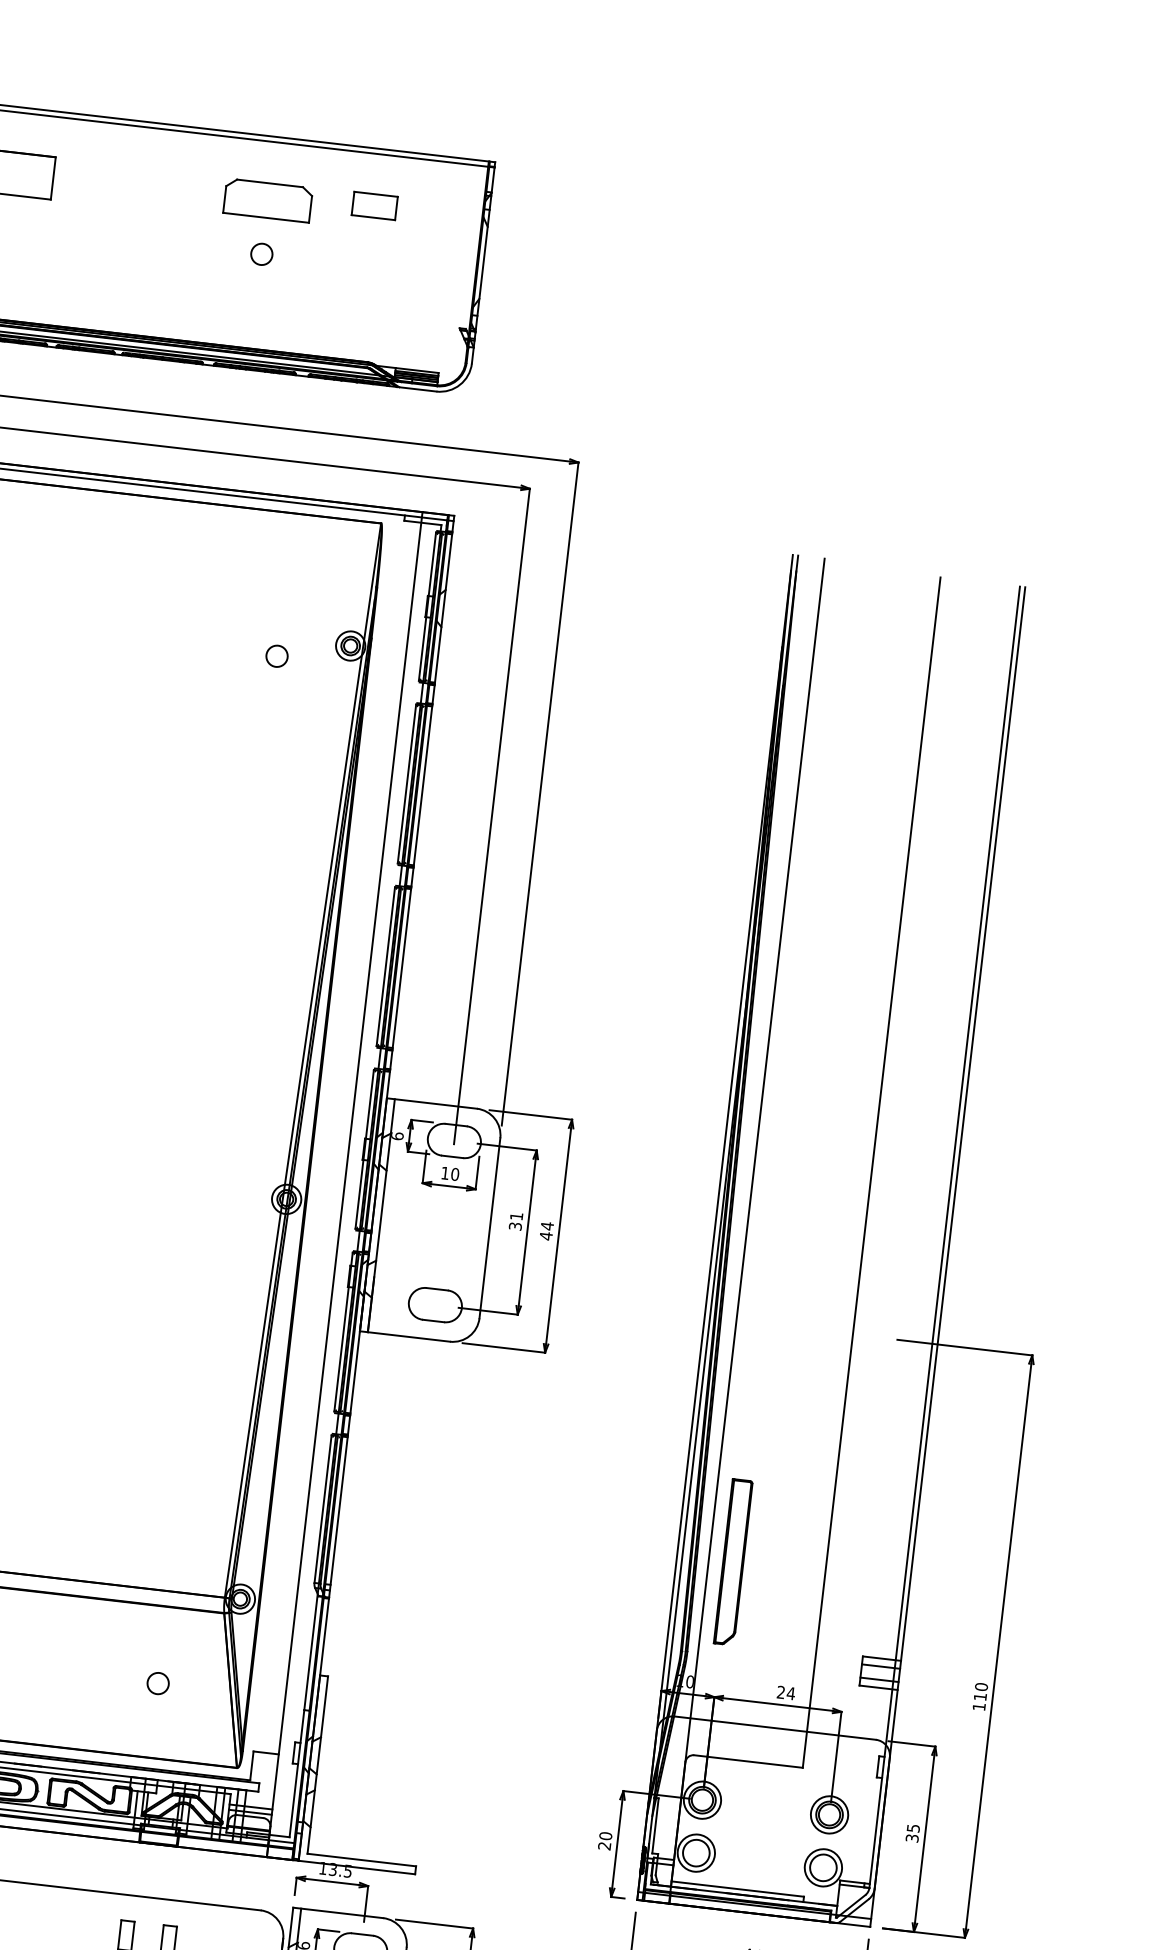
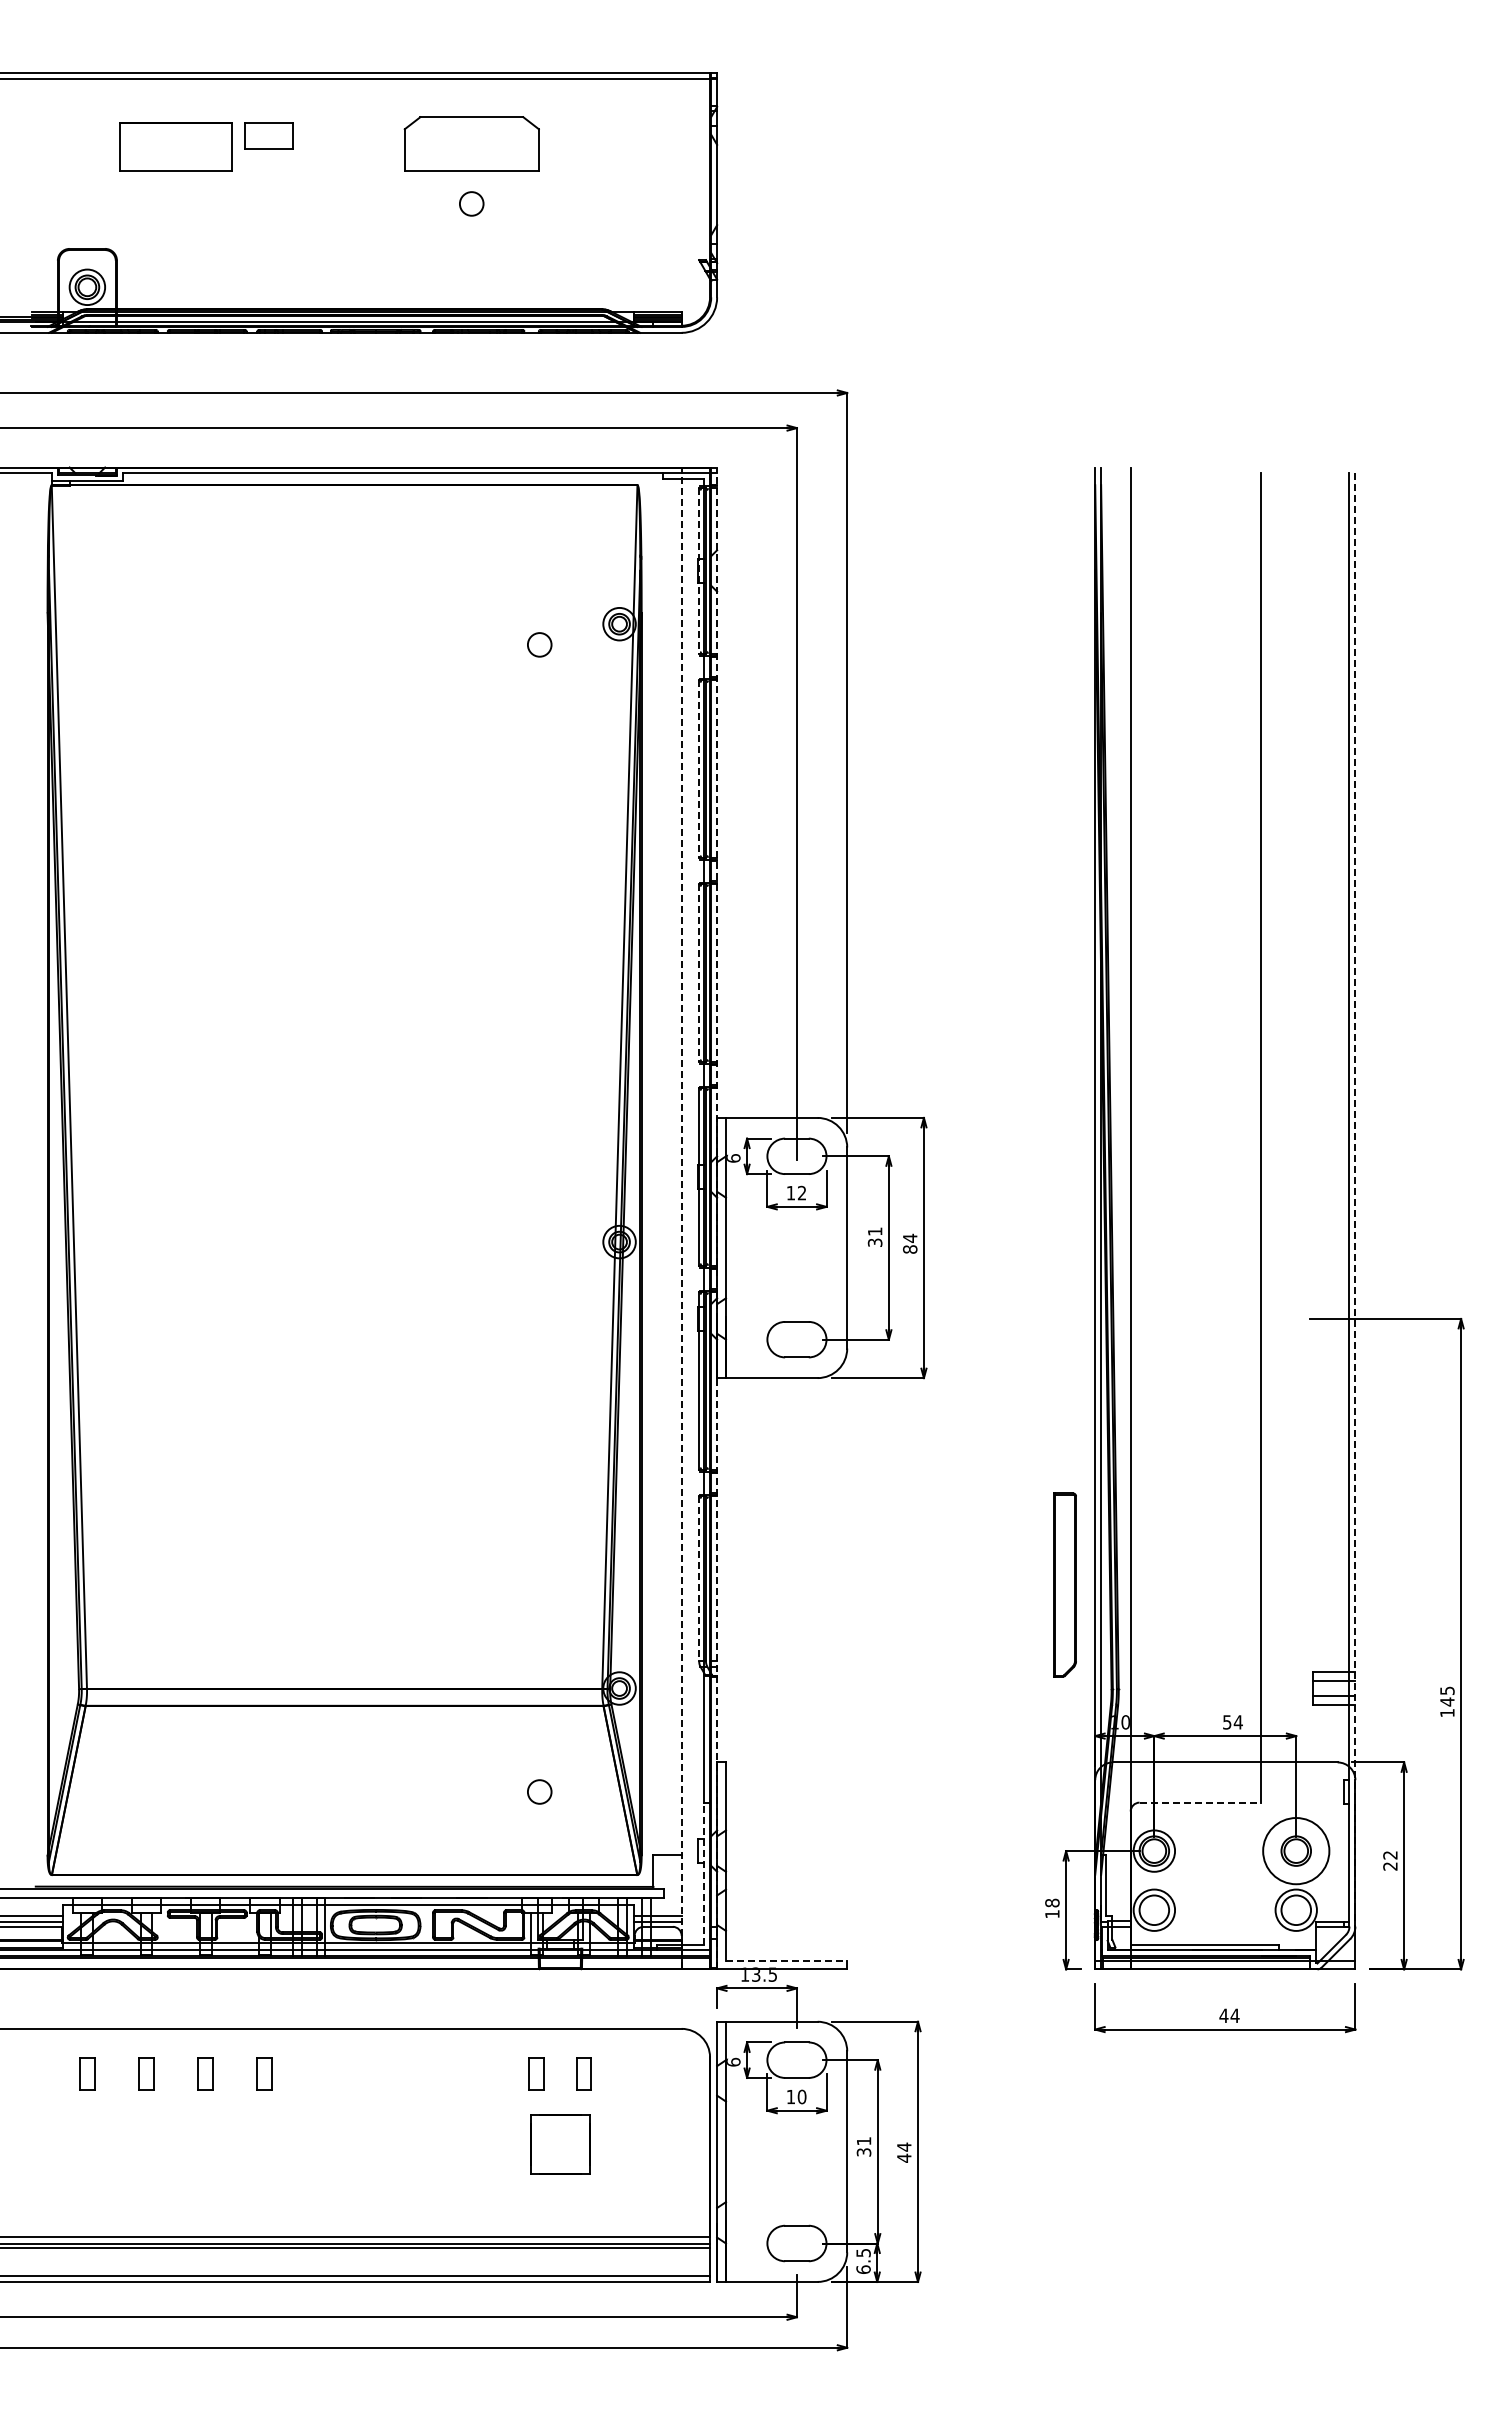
part: (267, 200) -> (471, 143), size x1.4
part: (374, 205) -> (268, 135), moved
line: (427, 606) -> (699, 570), solid -> dashed
line: (407, 784) -> (699, 769), solid -> dashed
line: (386, 967) -> (699, 973), solid -> dashed
text: (454, 1174) -> (801, 1193), 10 -> 12
line: (344, 1184) -> (681, 1218), solid -> dashed
line: (376, 1188) -> (717, 1218), solid -> dashed
text: (546, 1236) -> (910, 1249), 44 -> 84
line: (950, 1238) -> (1355, 1200), solid -> dashed
line: (323, 1509) -> (699, 1579), solid -> dashed
part: (732, 1561) -> (1064, 1584), moved
text: (781, 1692) -> (1227, 1722), 24 -> 54
text: (981, 1692) -> (1447, 1696), 110 -> 145
line: (748, 1761) -> (1200, 1802), solid -> dashed
line: (297, 1773) -> (704, 1873), solid -> dashed
circle: (828, 1814) -> (1295, 1850), size x1.6
text: (912, 1833) -> (1390, 1860), 35 -> 22
text: (605, 1841) -> (1052, 1908), 20 -> 18
line: (361, 1860) -> (786, 1960), solid -> dashed

